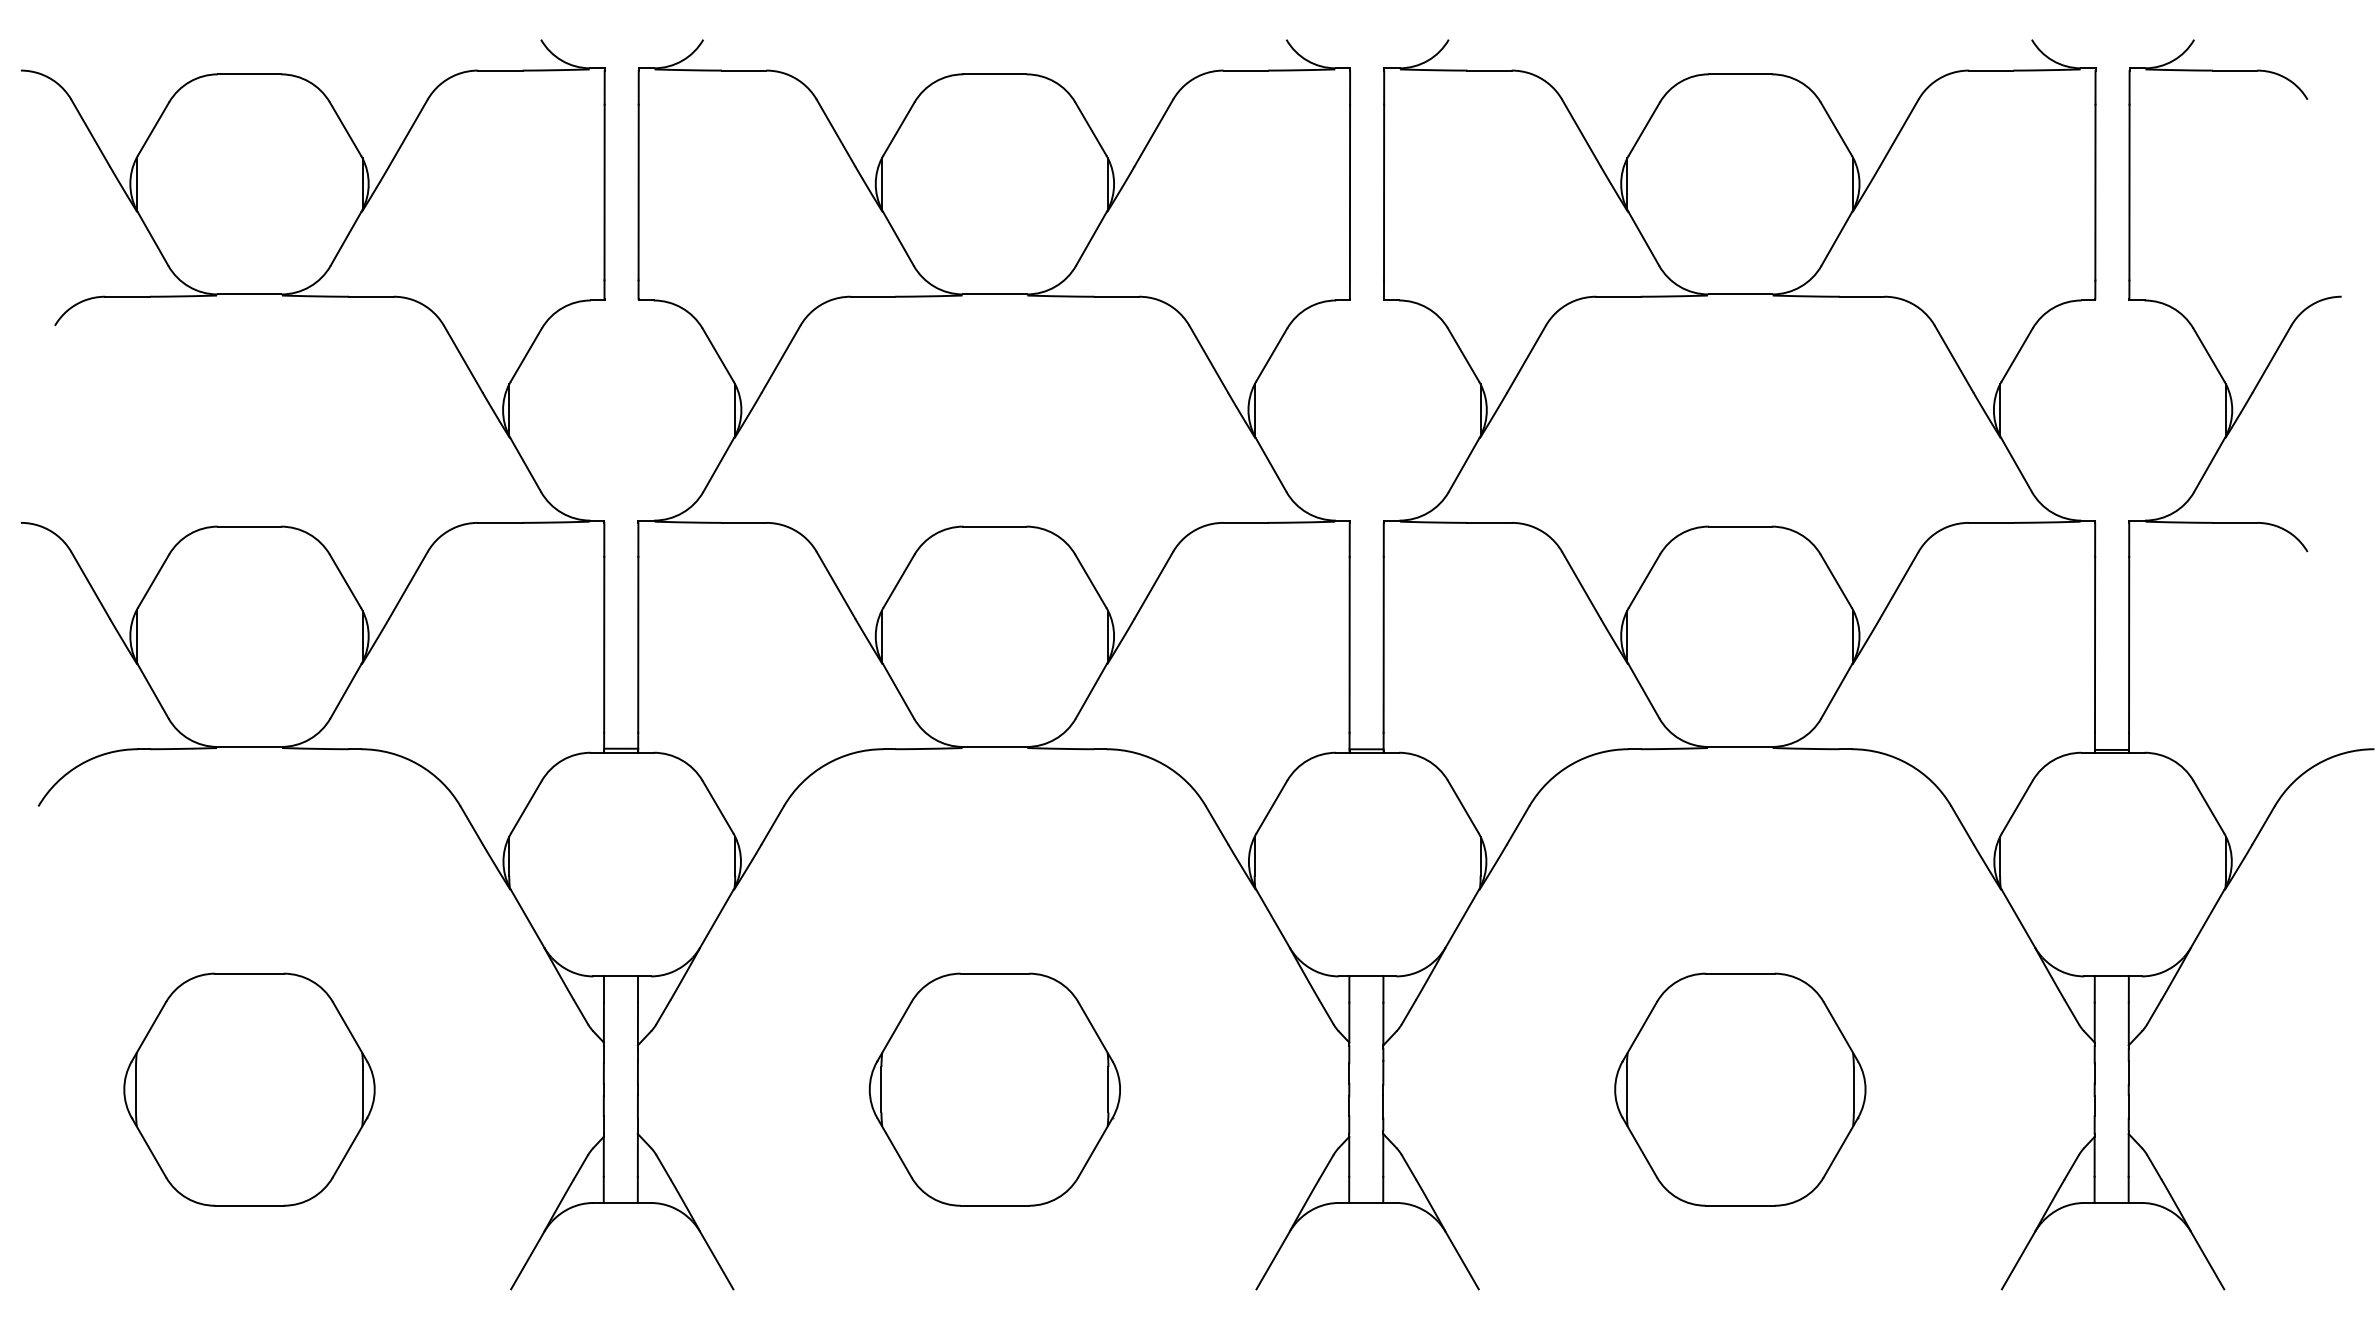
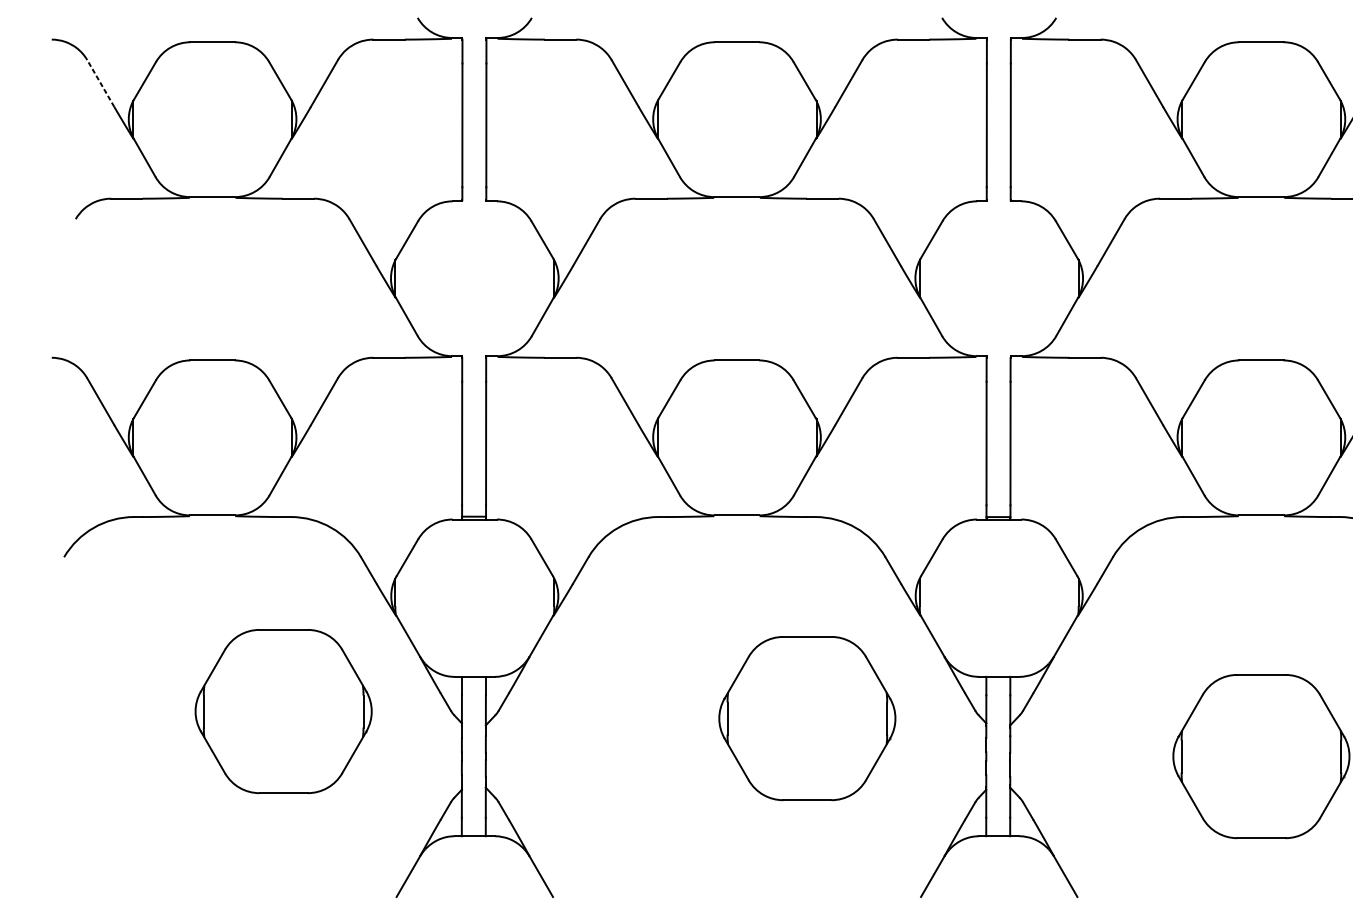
line: (90, 132) -> (100, 83), solid -> dashed
part: (249, 1089) -> (283, 711), moved
part: (994, 1089) -> (807, 718), moved

